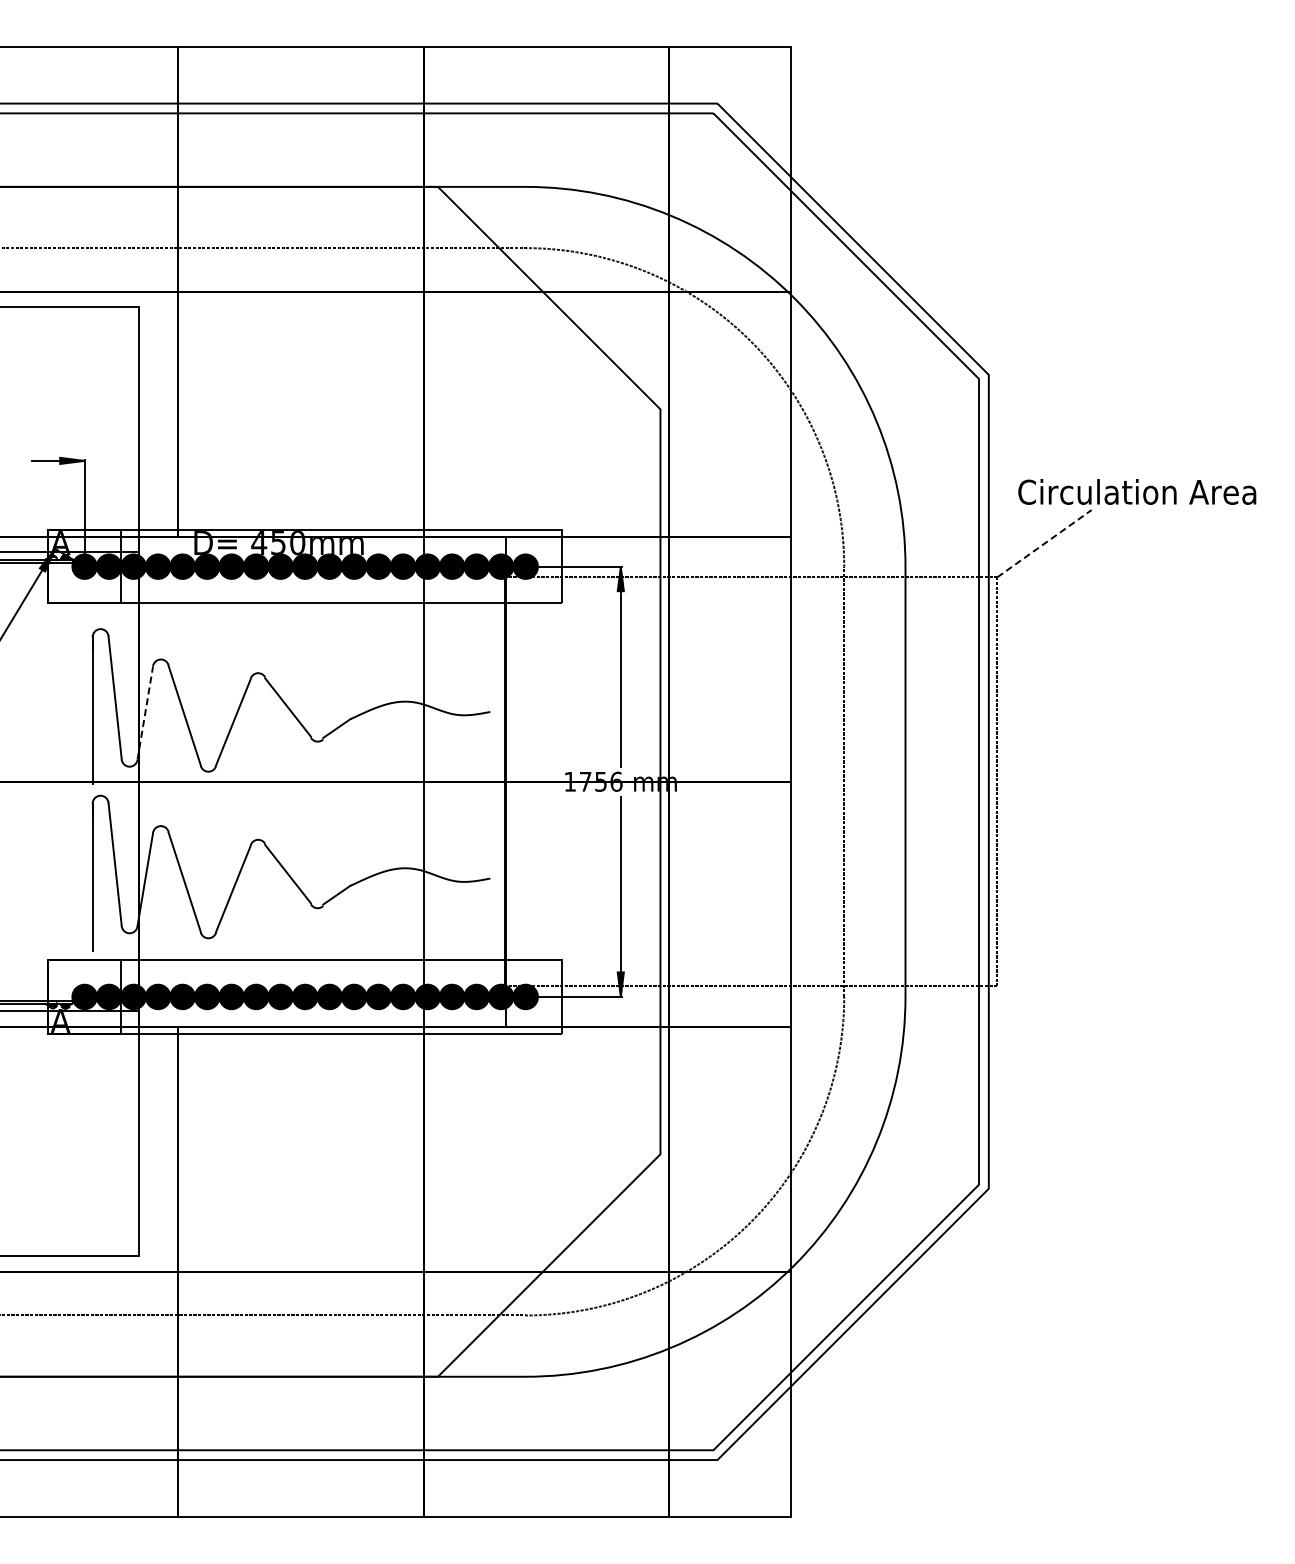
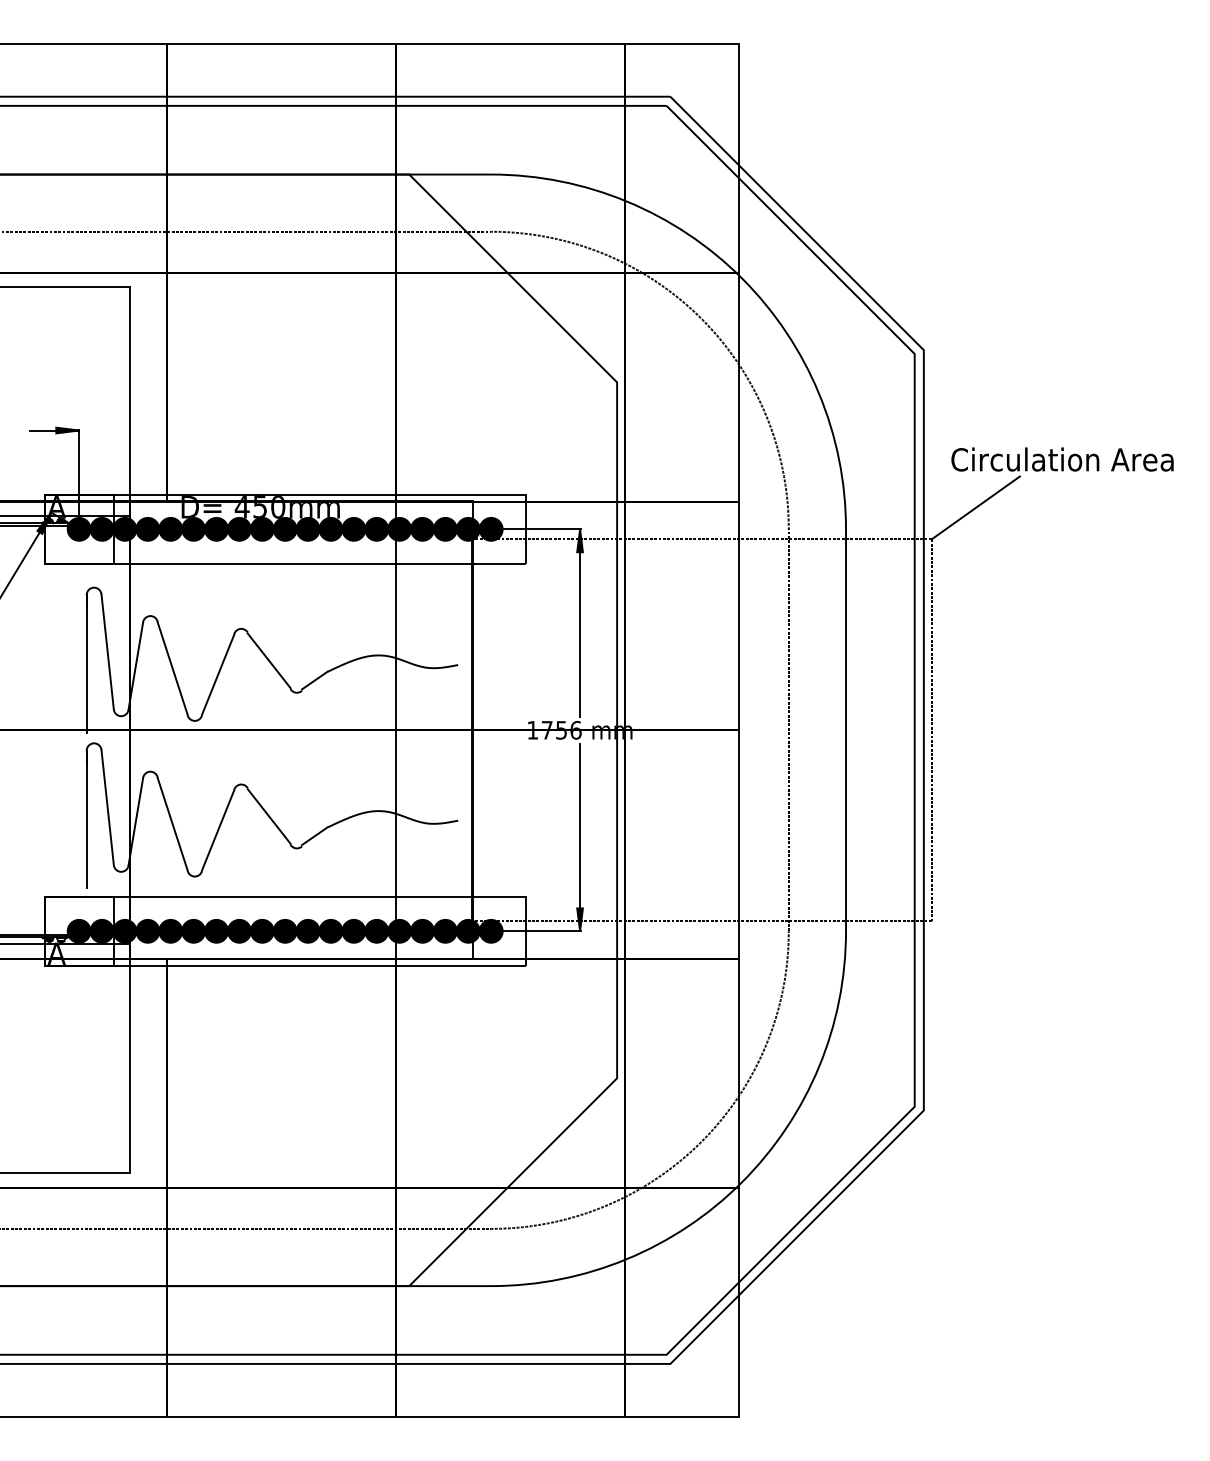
line: (1044, 543) -> (975, 507), dashed -> solid
line: (145, 712) -> (136, 665), dashed -> solid

